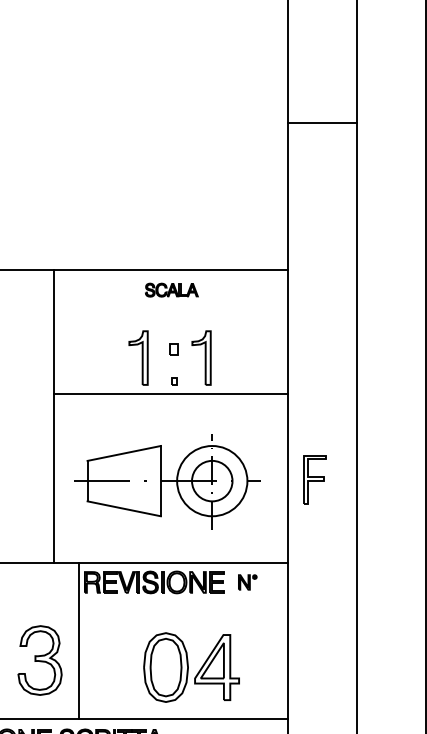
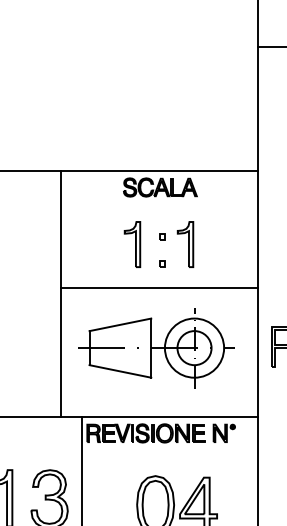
part: (171, 289) -> (160, 186), size x1.67
part: (174, 349) -> (162, 237), size x0.62
line: (170, 393) -> (159, 287), moved
part: (247, 582) -> (224, 433), size x1.43

